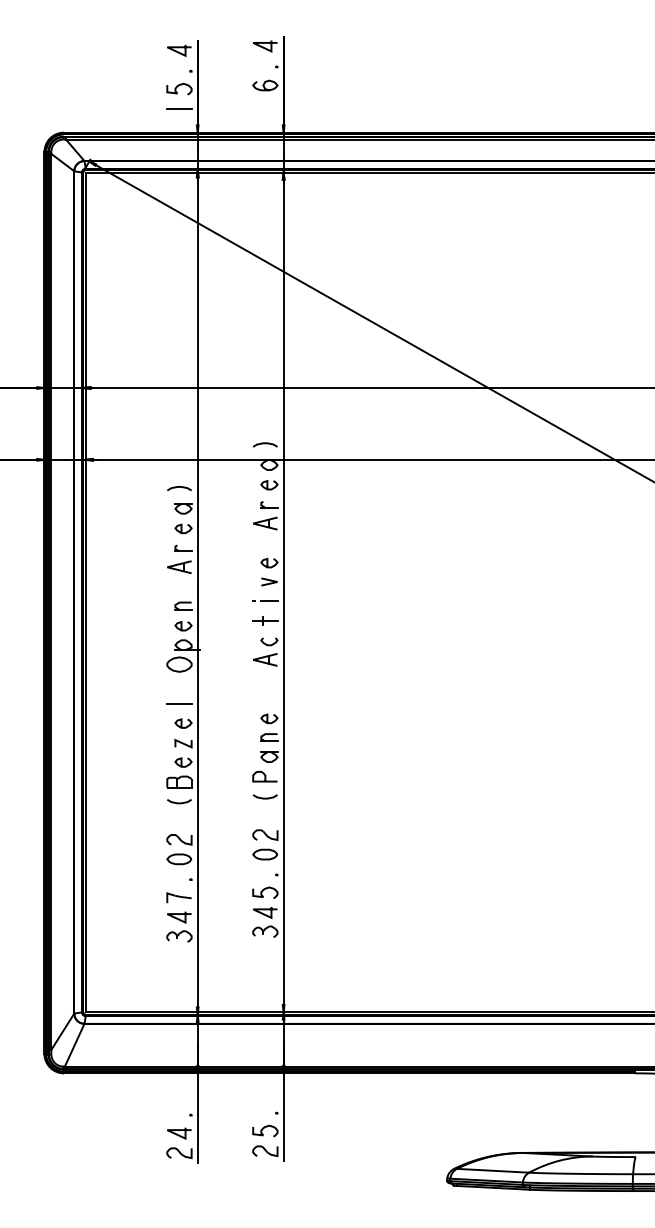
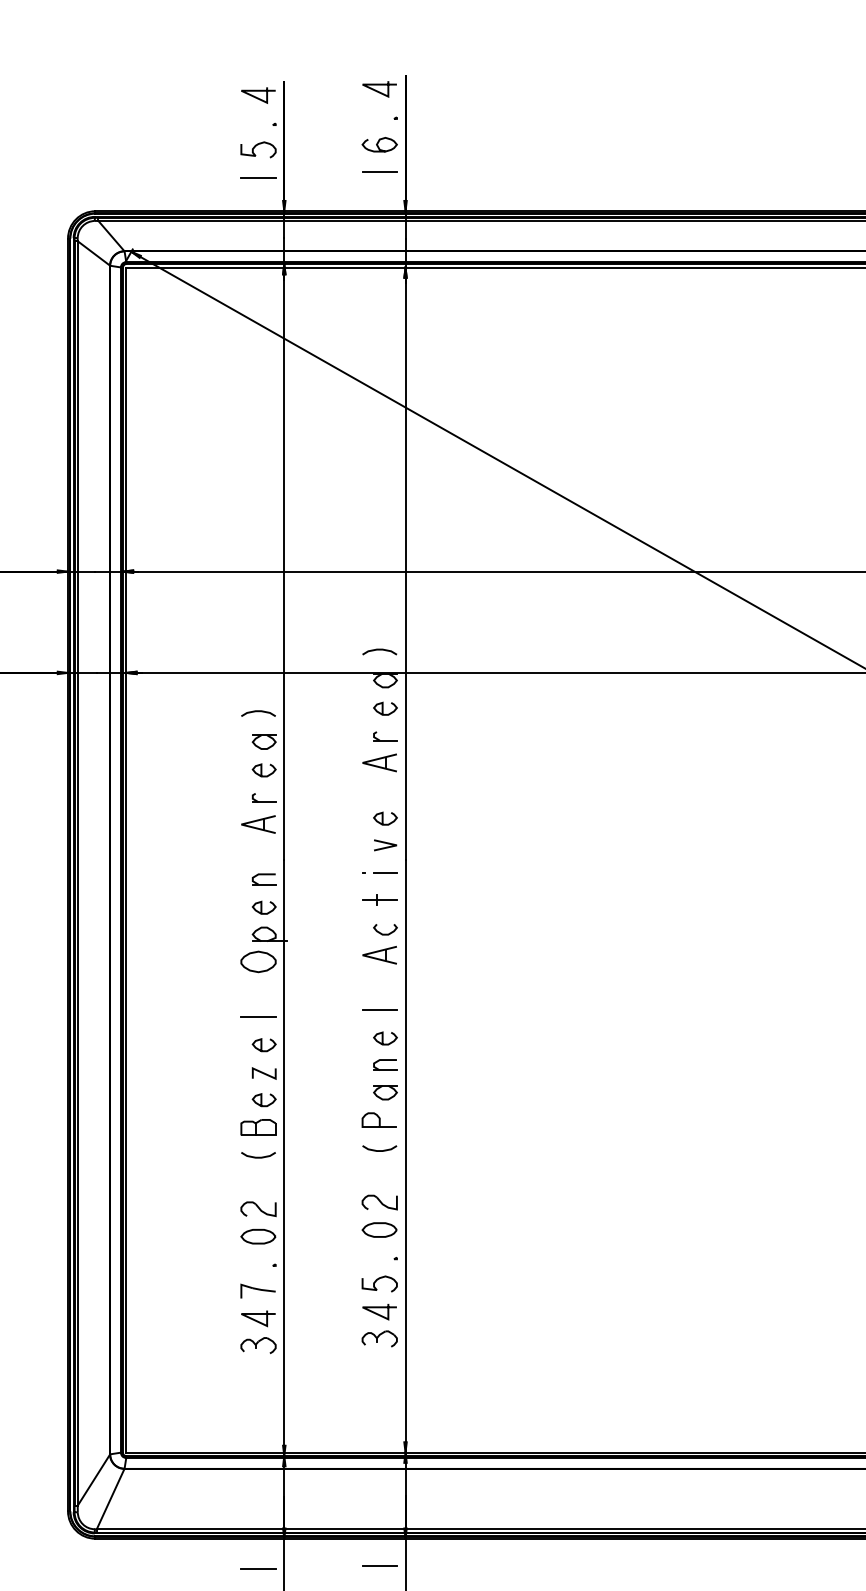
line: (265, 104) -> (379, 171), added
line: (265, 698) -> (379, 1009), added
line: (265, 1092) -> (379, 1565), added
line: (179, 1094) -> (258, 1568), added

